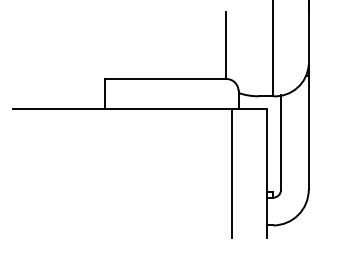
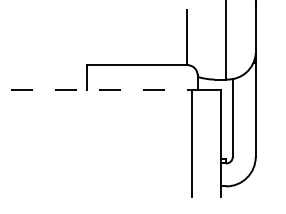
line: (122, 109) -> (101, 90), solid -> dashed

